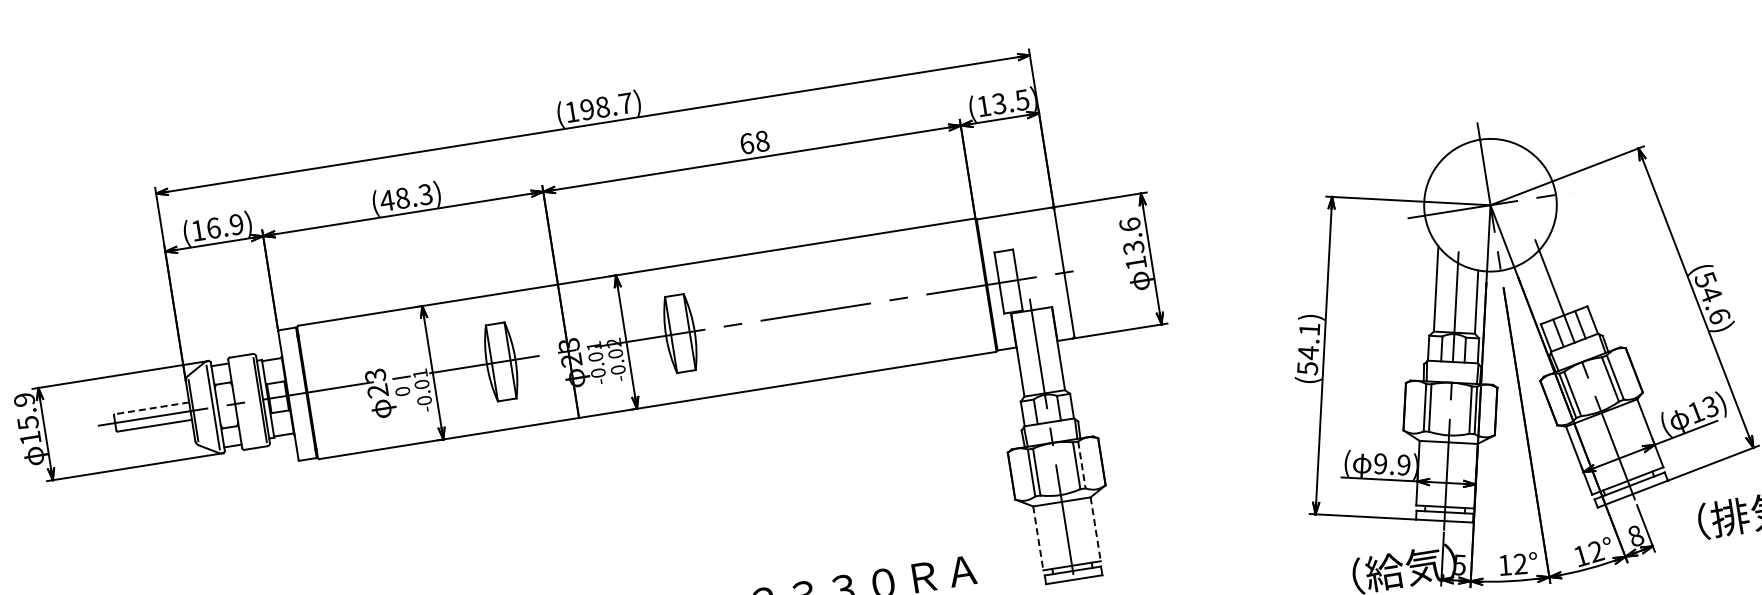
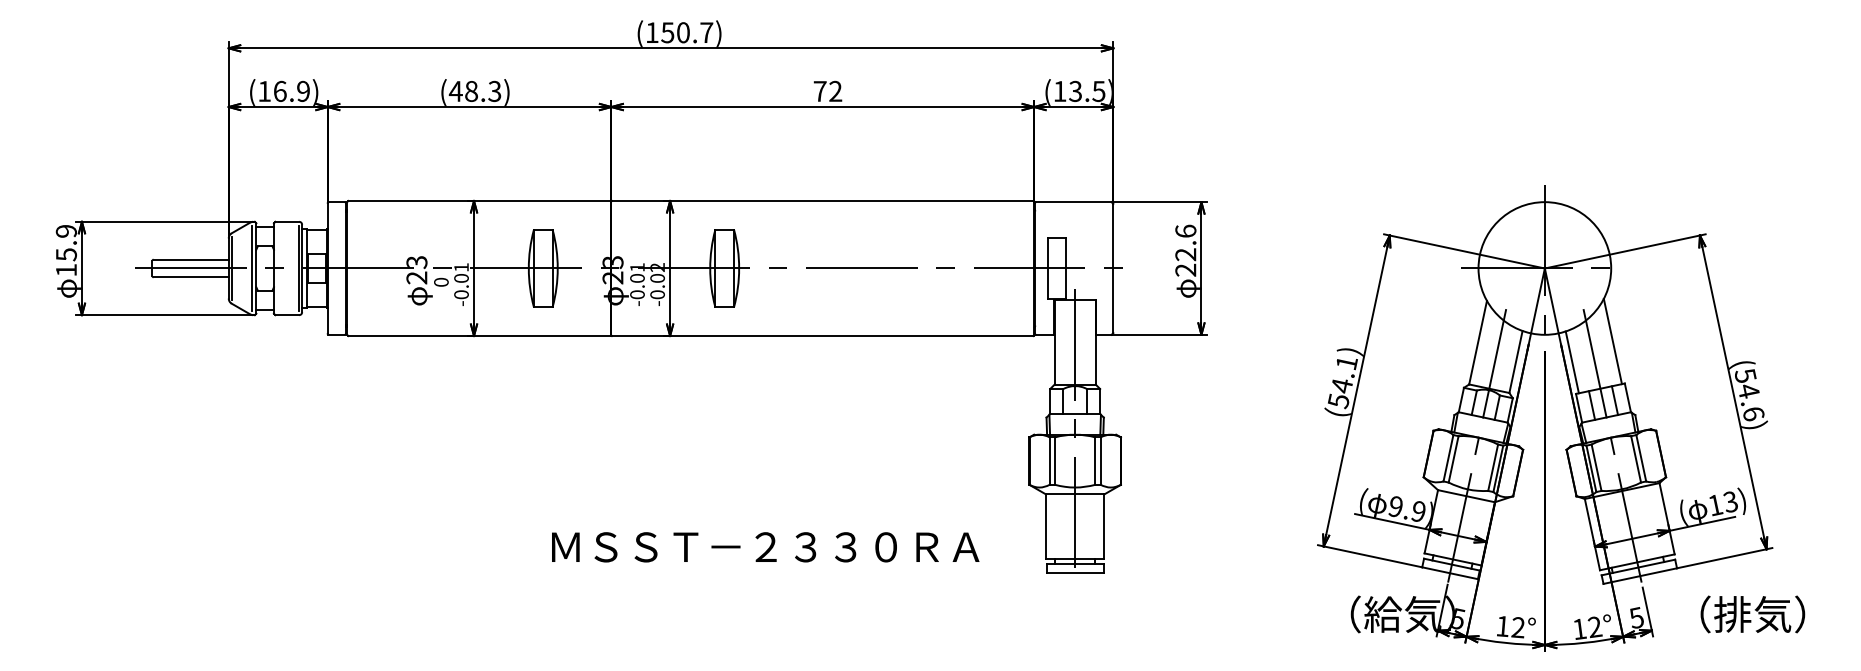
text: (594, 108) -> (675, 32), (198.7) -> (150.7)
text: (754, 142) -> (827, 91), 68 -> 72
text: (1134, 255) -> (1185, 262), 13.6 -> 22.6
line: (1568, 266) -> (1612, 341), added
line: (1531, 293) -> (1571, 362), added
line: (152, 408) -> (191, 259), dashed -> solid
line: (1081, 465) -> (1100, 461), dashed -> solid
line: (1096, 529) -> (1104, 527), dashed -> solid
text: (1636, 535) -> (1637, 617), 8 -> 5
line: (1038, 539) -> (1046, 527), dashed -> solid

